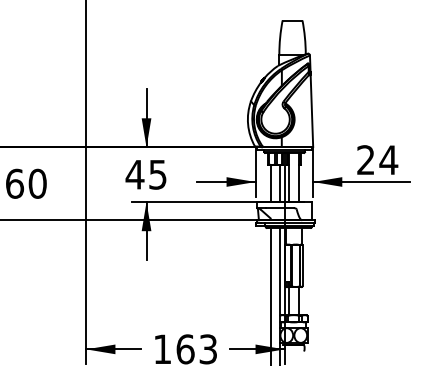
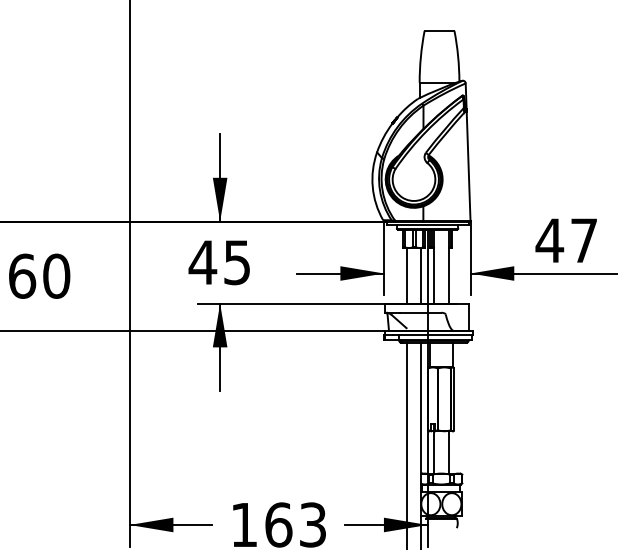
text: (377, 159) -> (567, 239), 24 -> 47

